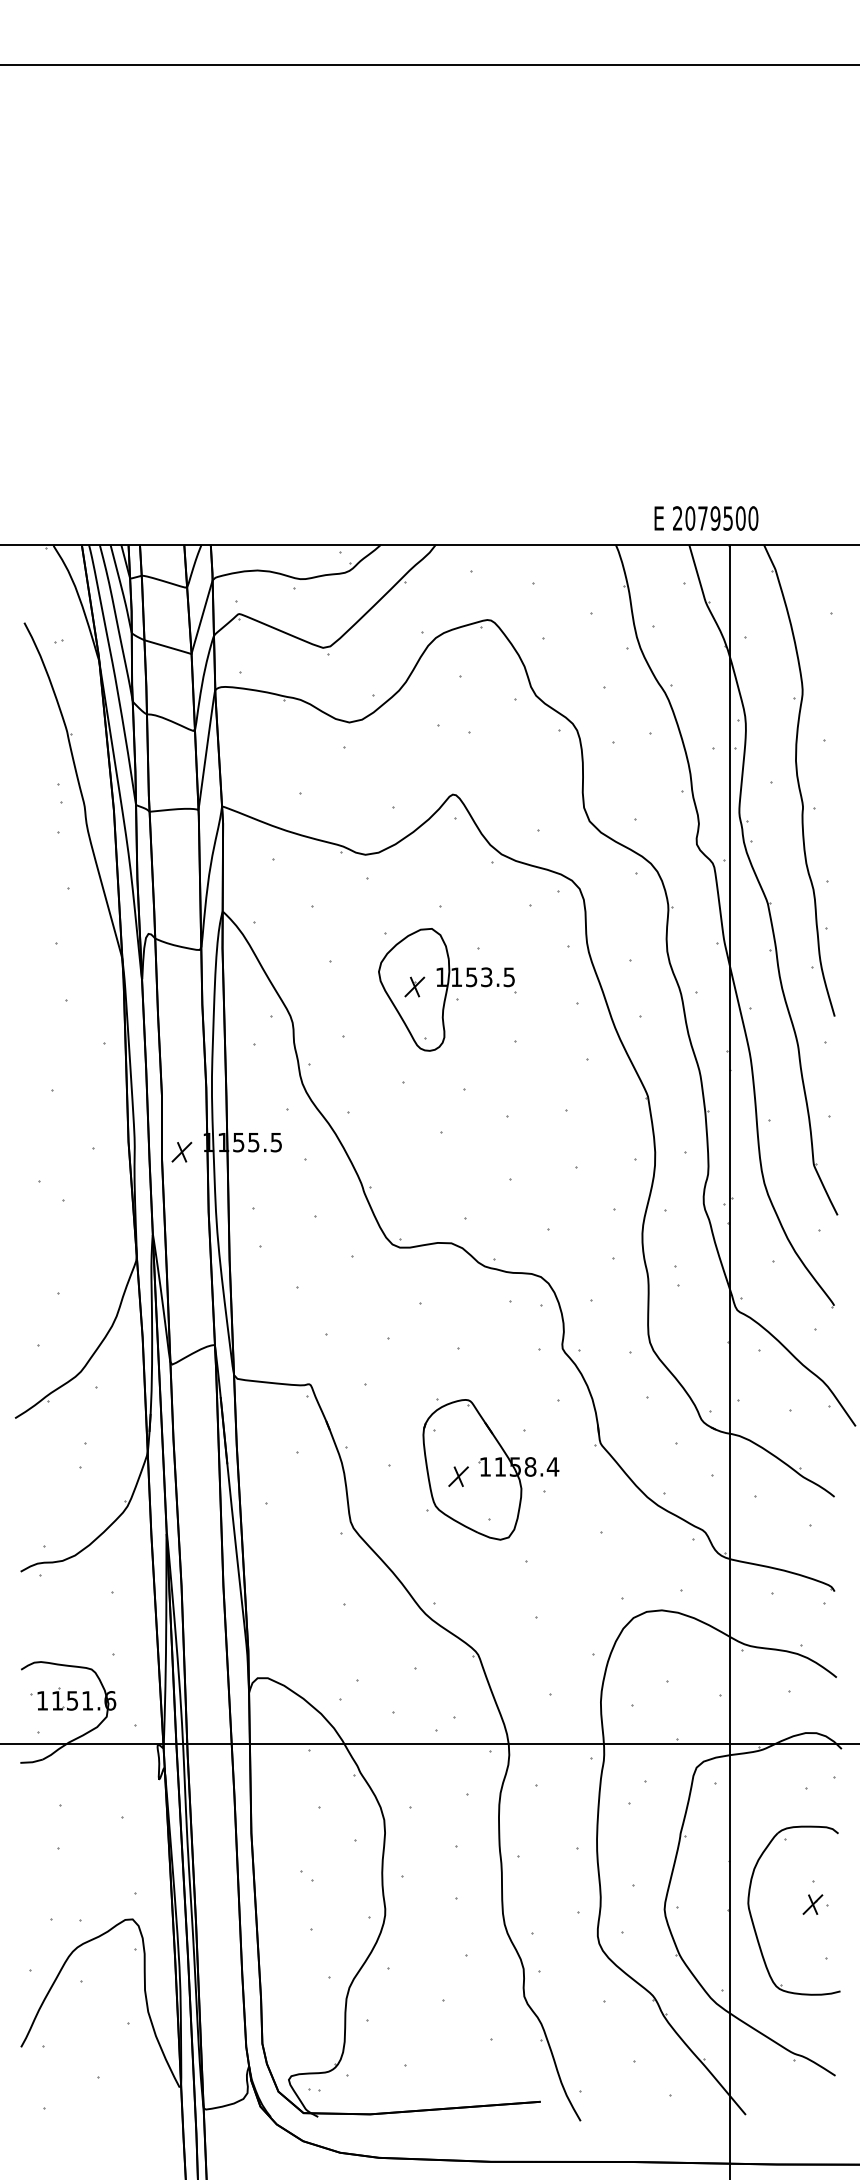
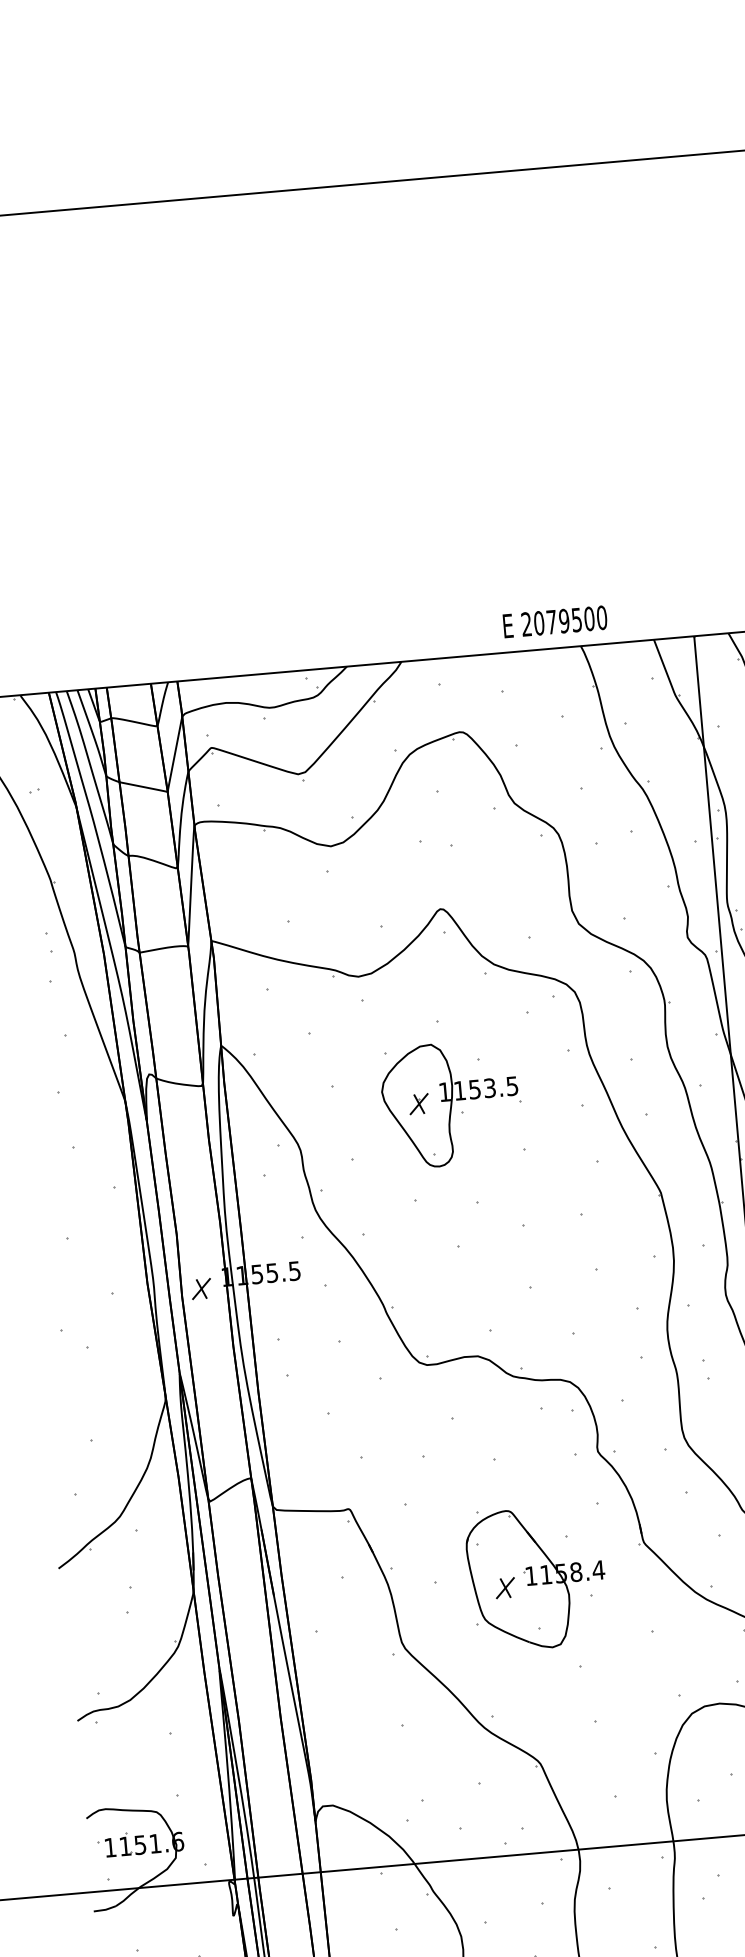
text: (706, 518) -> (555, 621), moved

